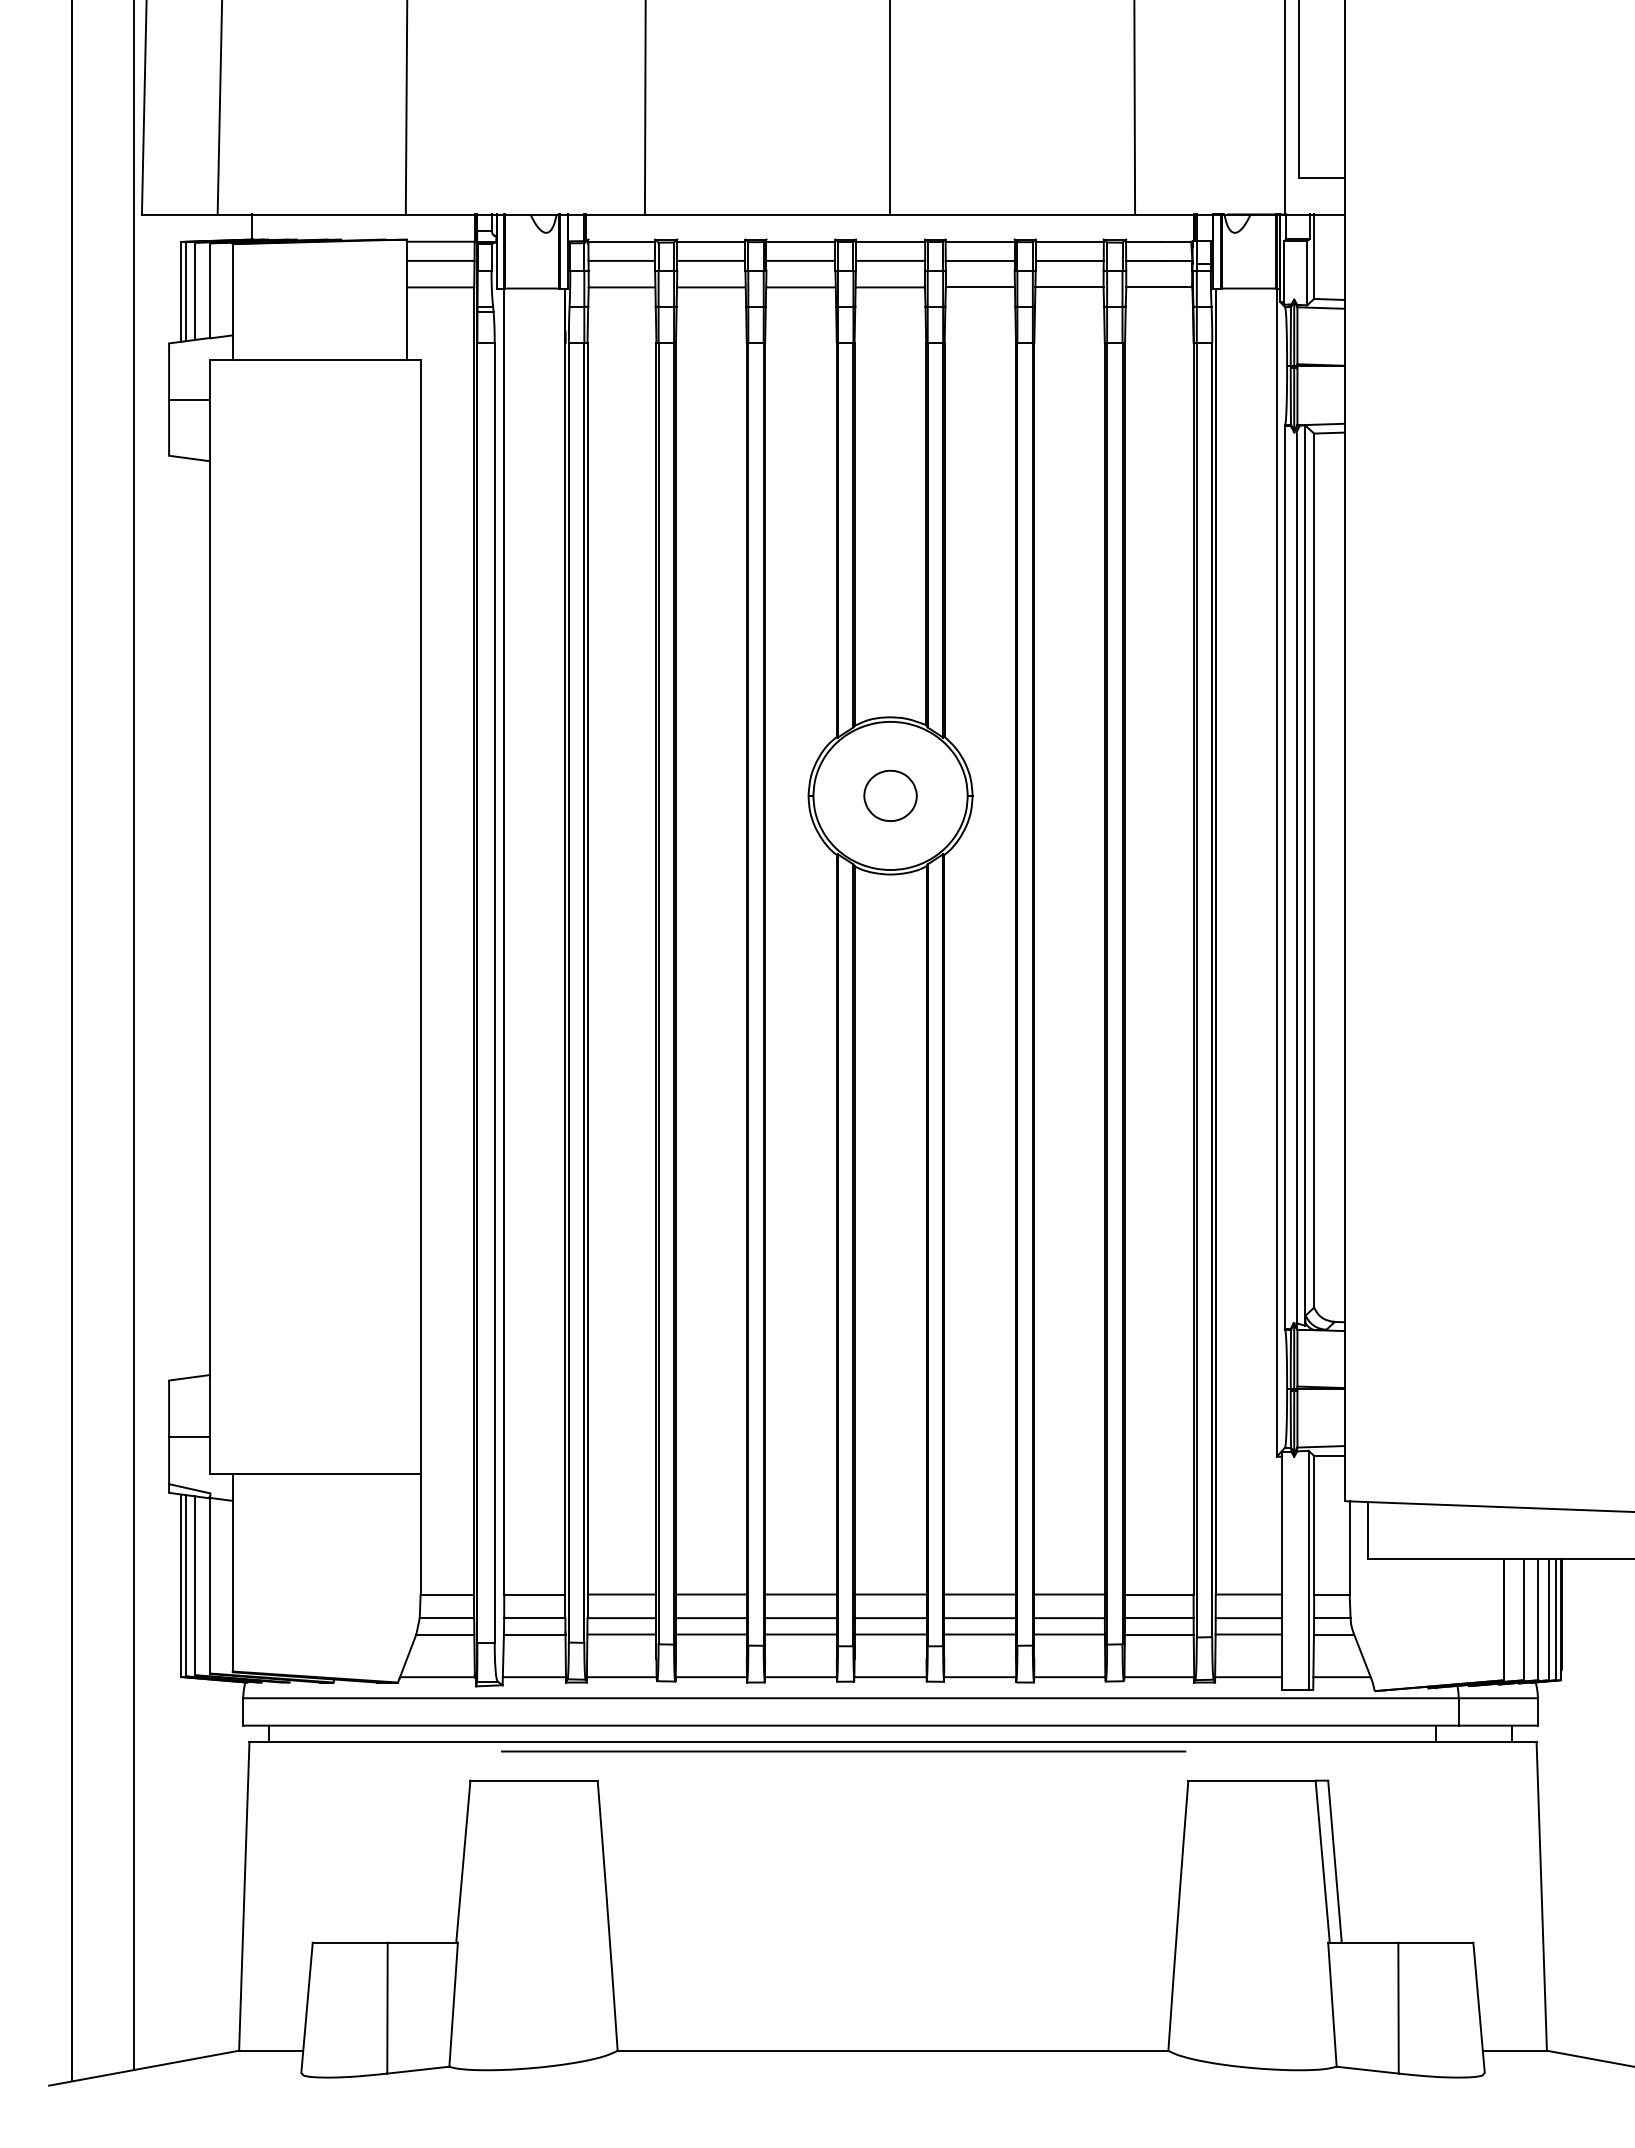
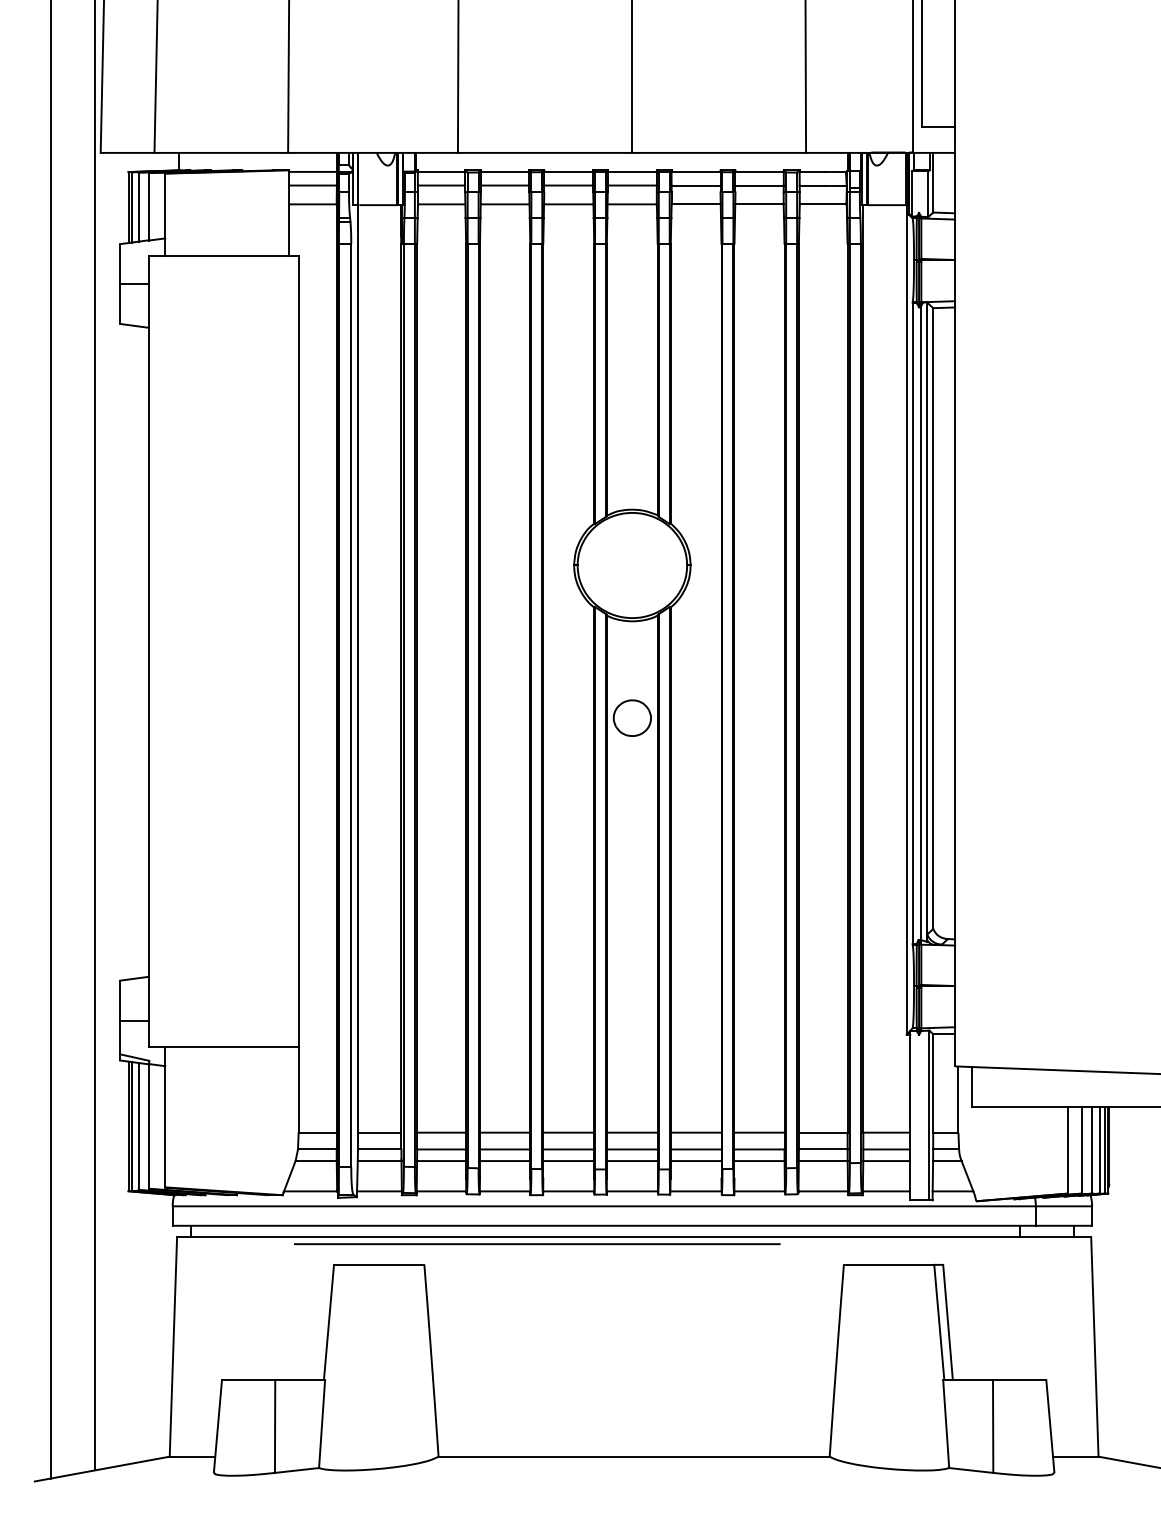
part: (890, 795) -> (632, 717), moved
line: (843, 1751) -> (537, 1244), moved

